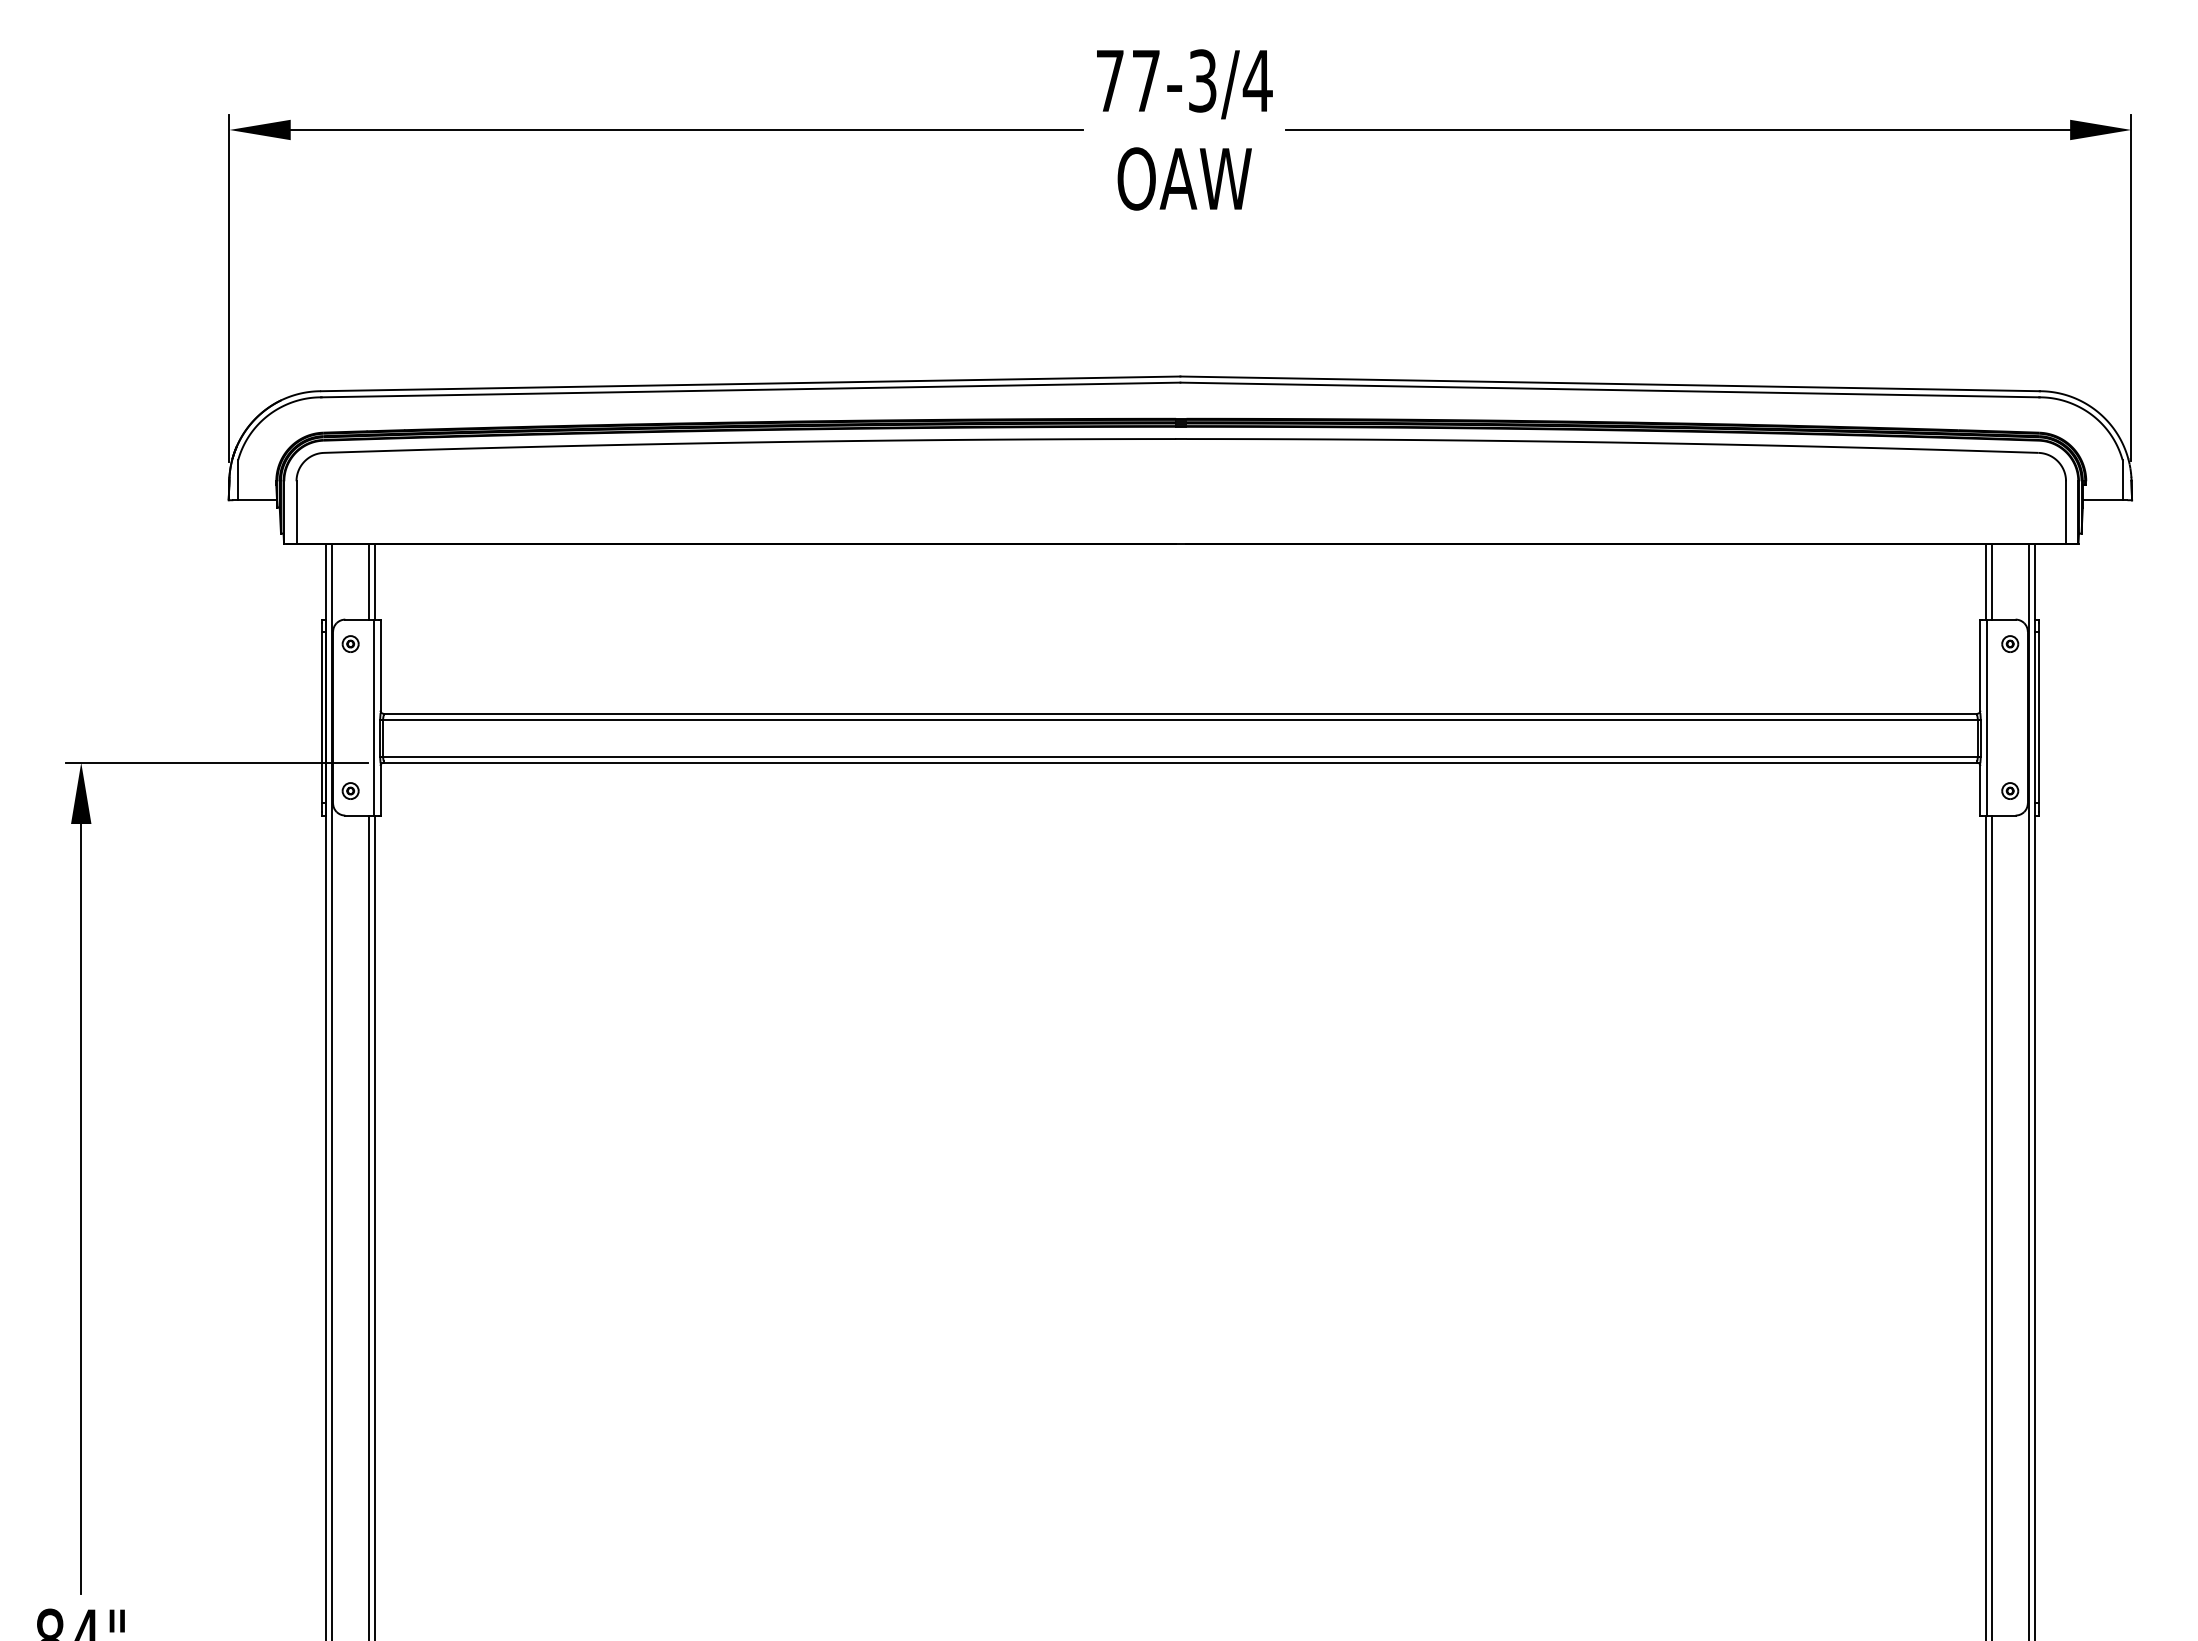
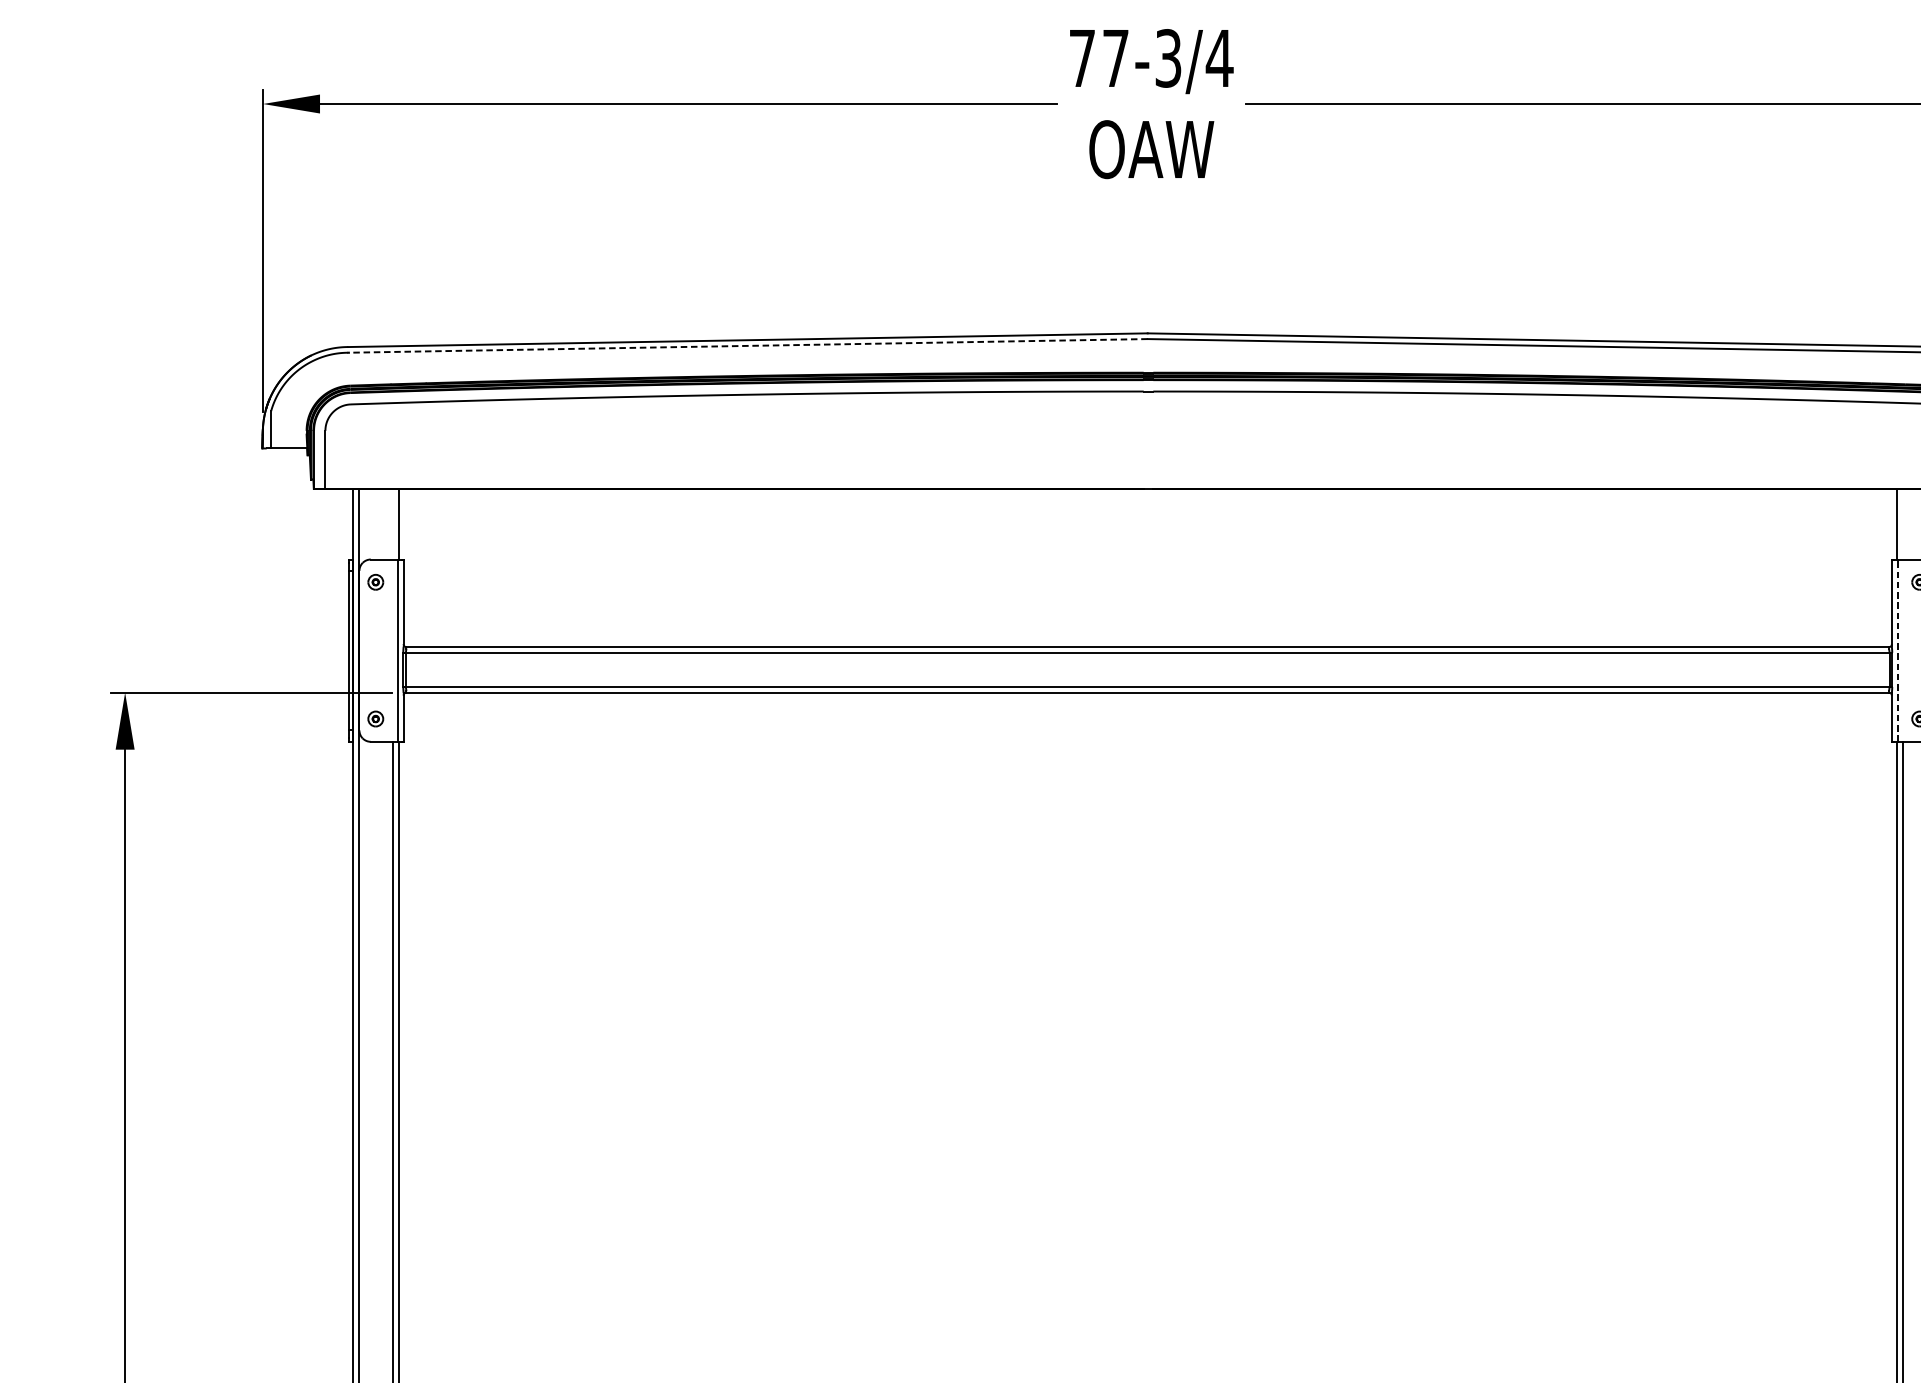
line: (750, 390) -> (747, 346), solid -> dashed
line: (369, 581) -> (393, 524), removed
line: (1991, 581) -> (1902, 524), removed
line: (1986, 717) -> (1897, 650), solid -> dashed

